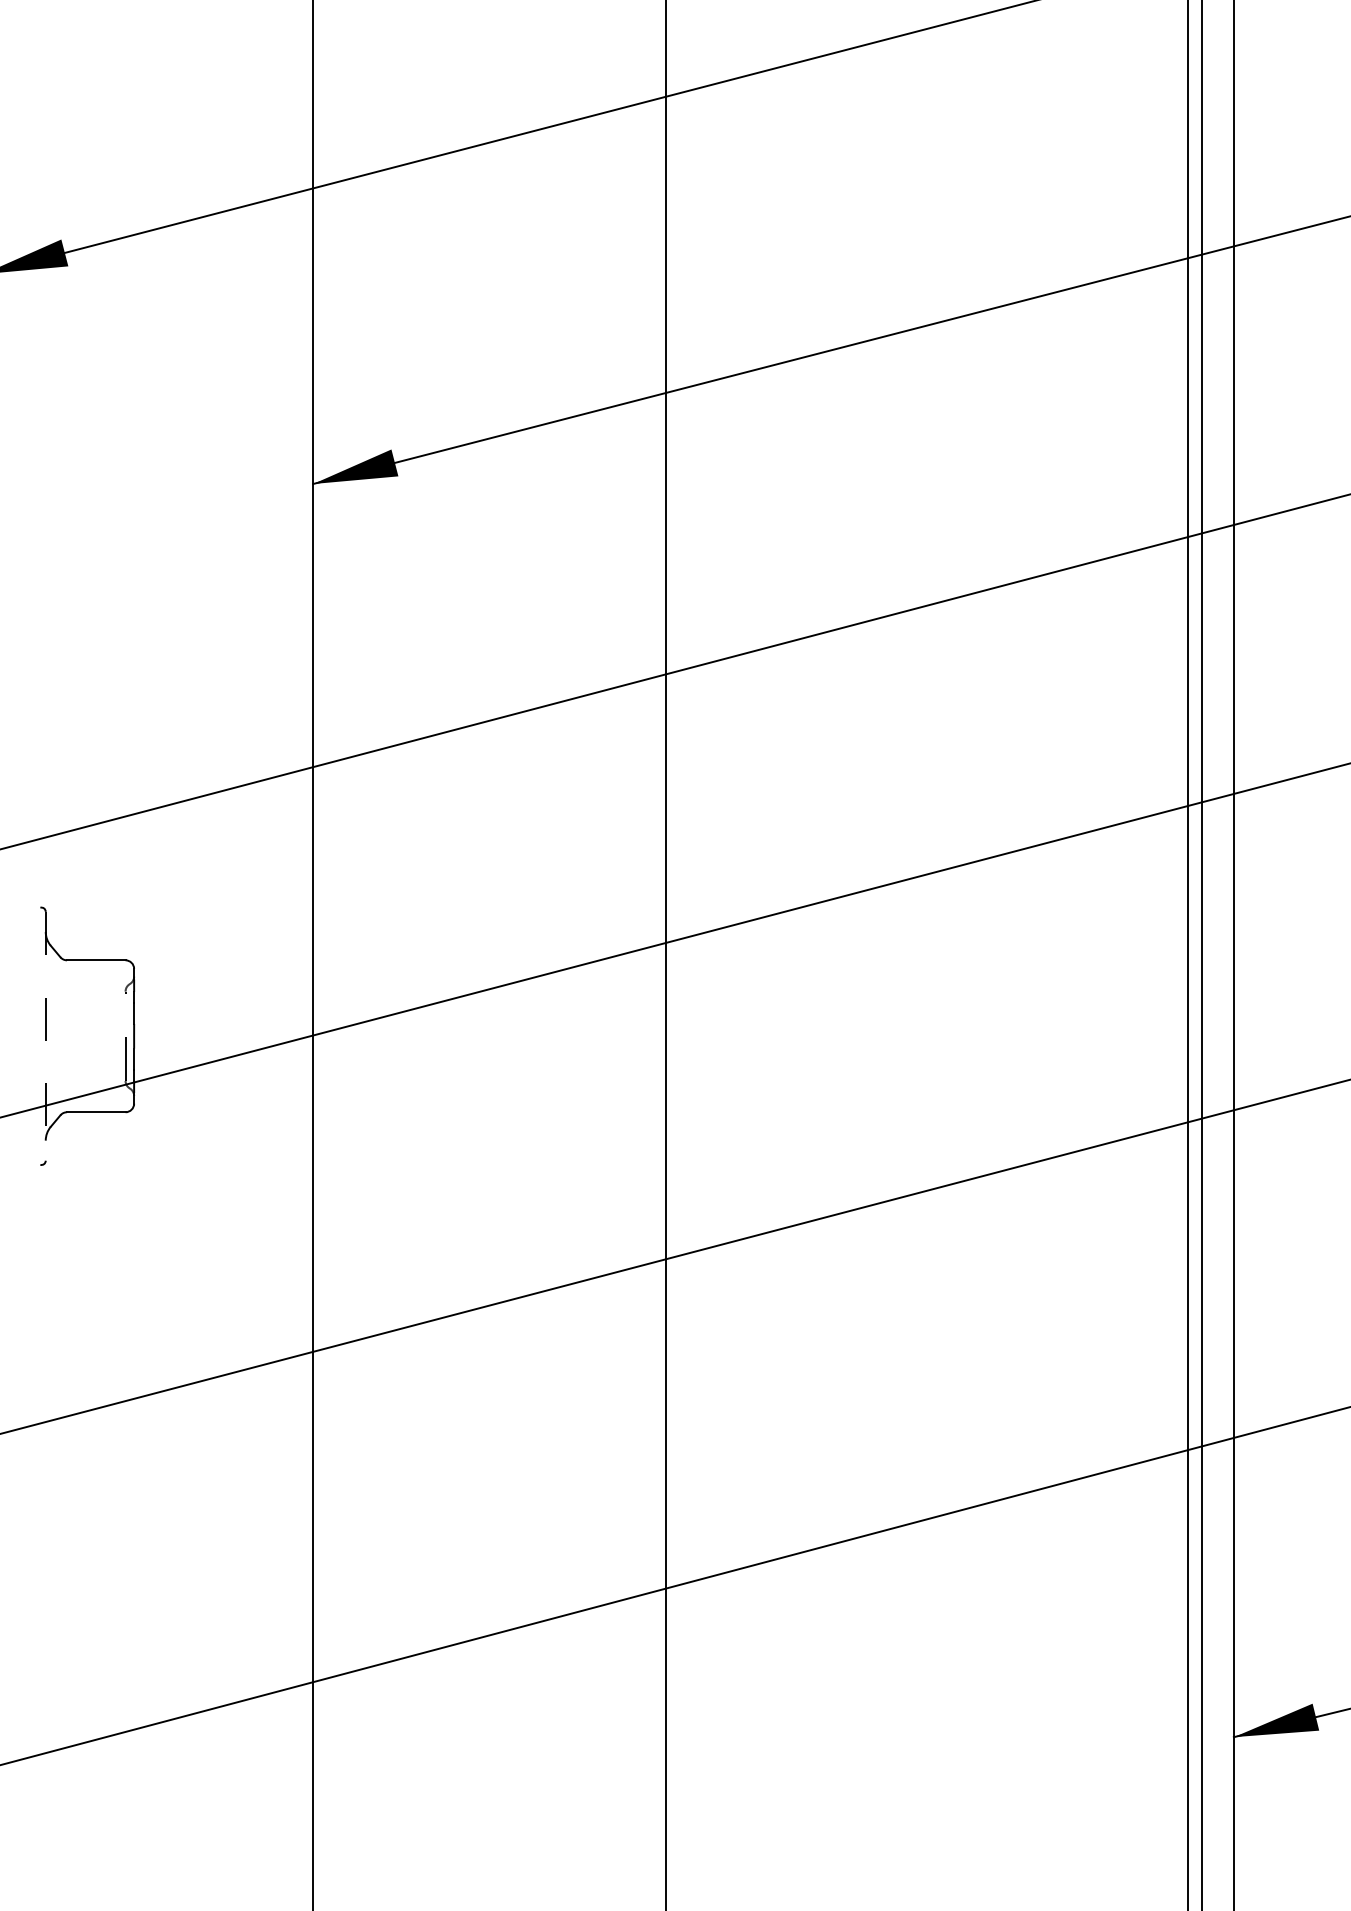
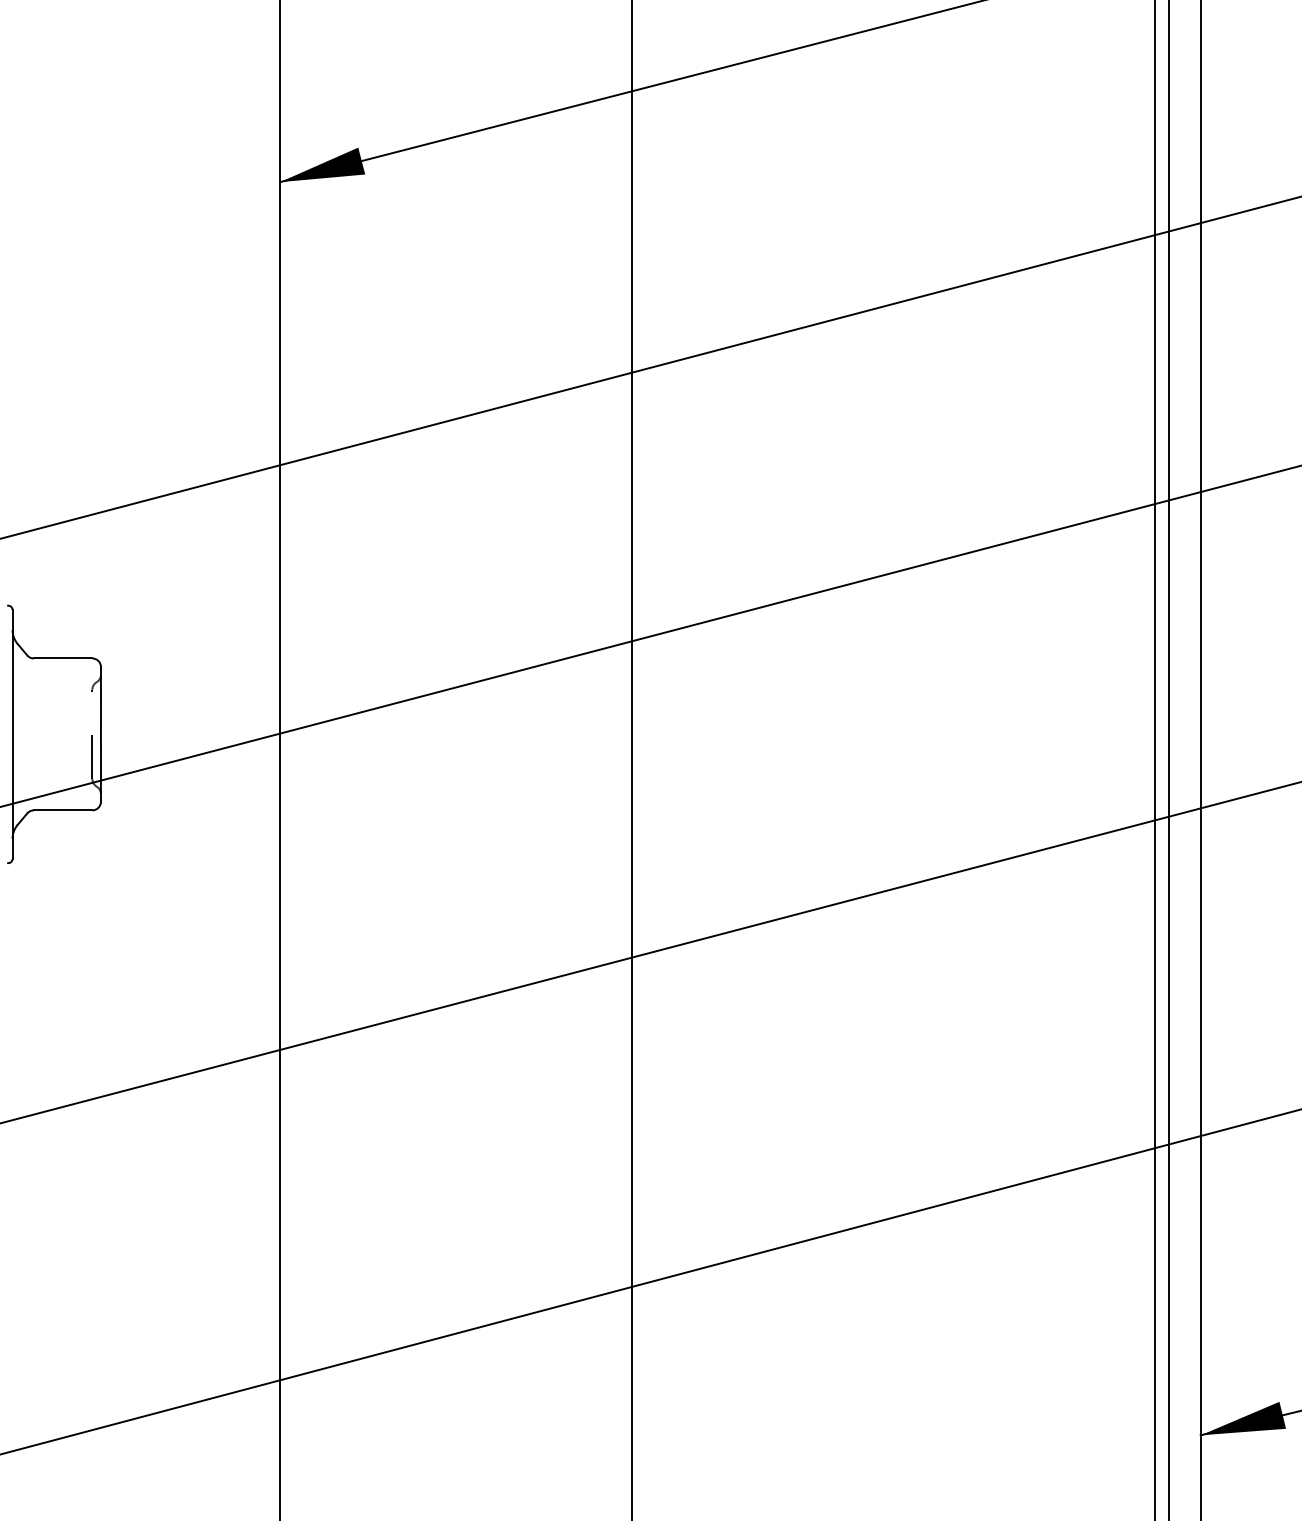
line: (45, 1036) -> (12, 734), dashed -> solid

